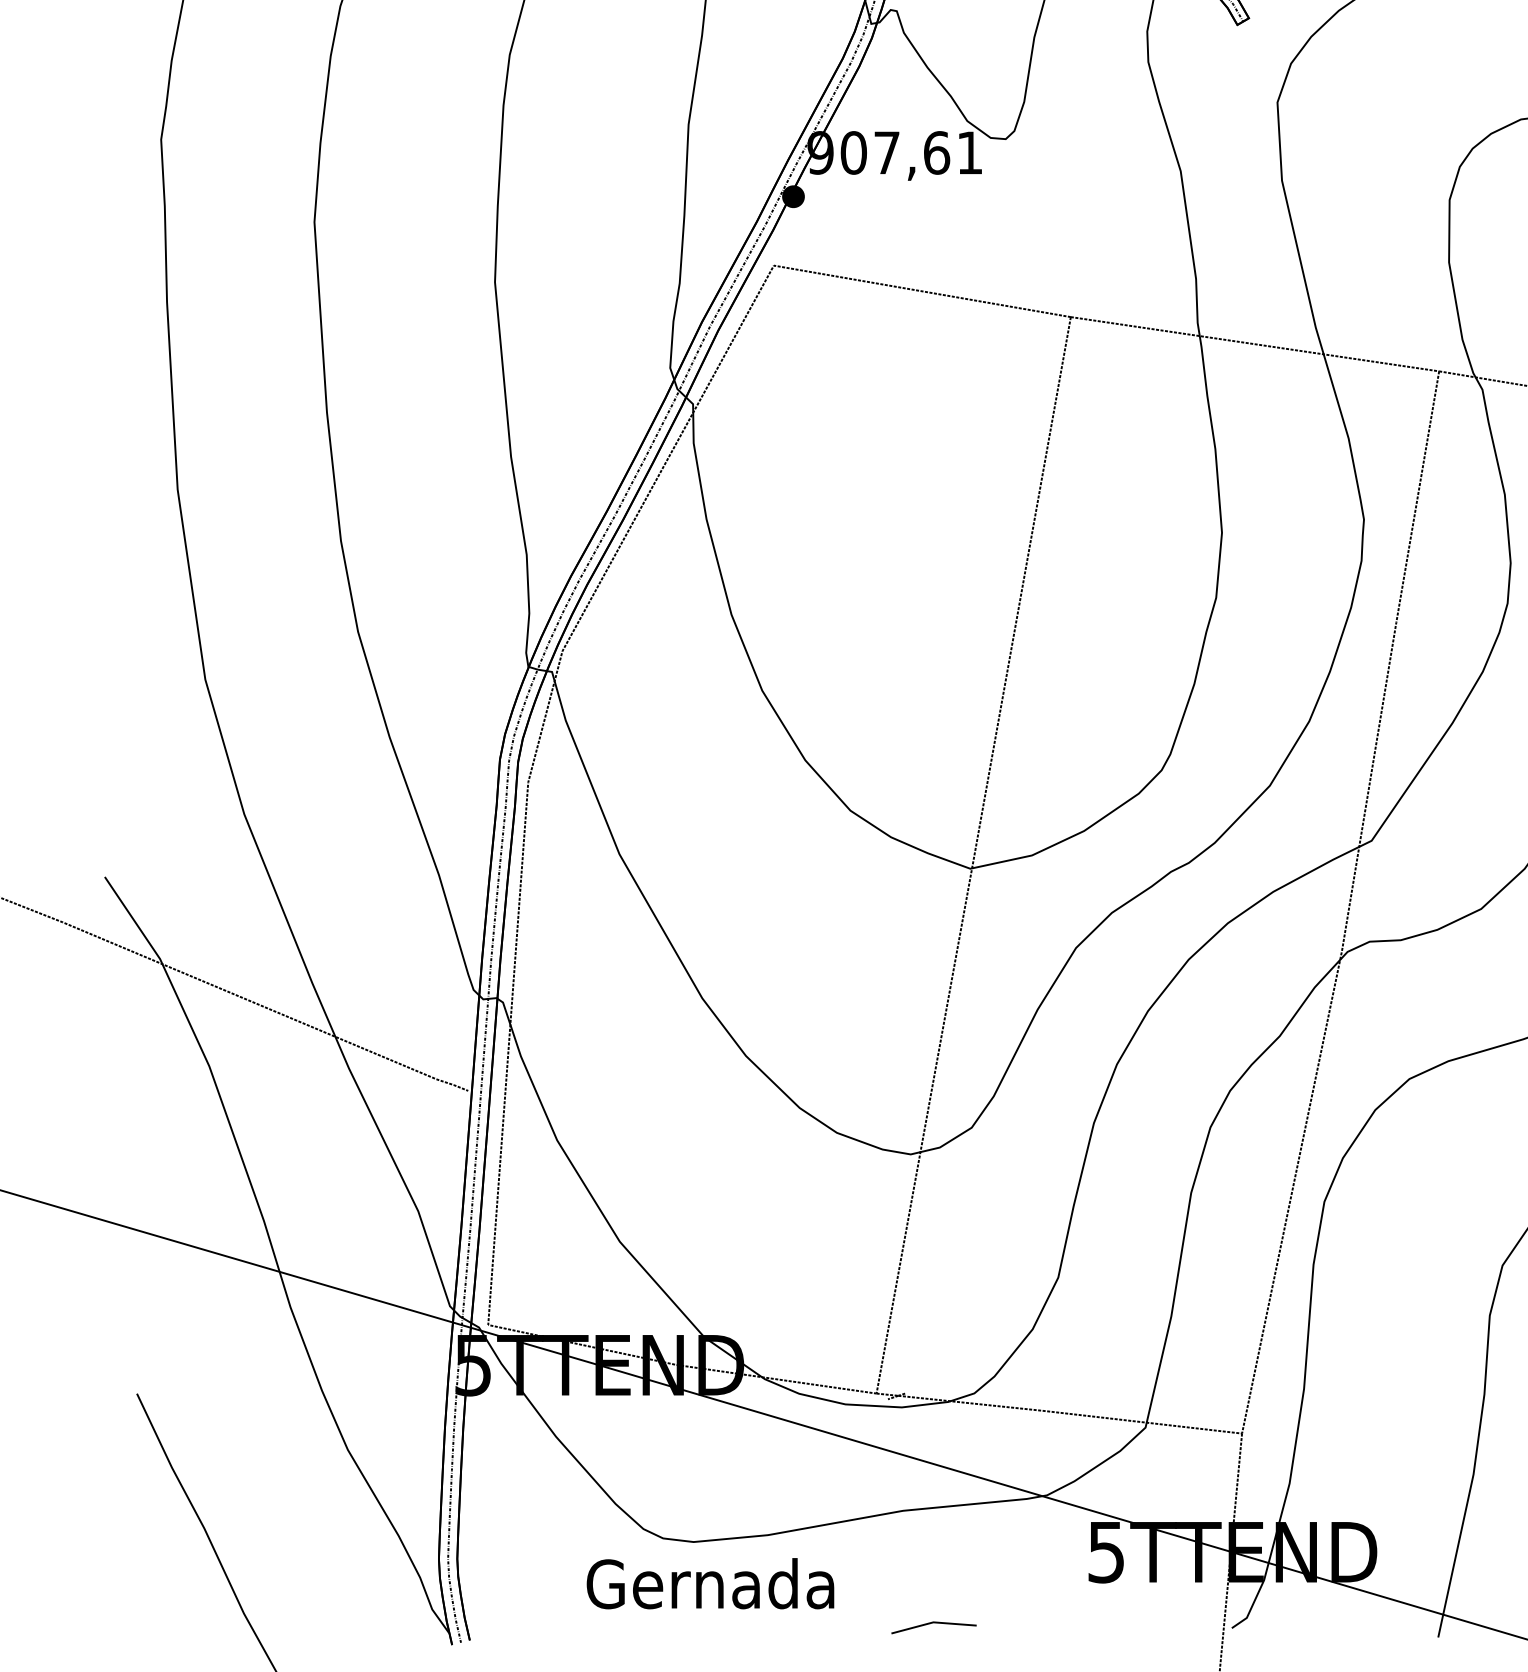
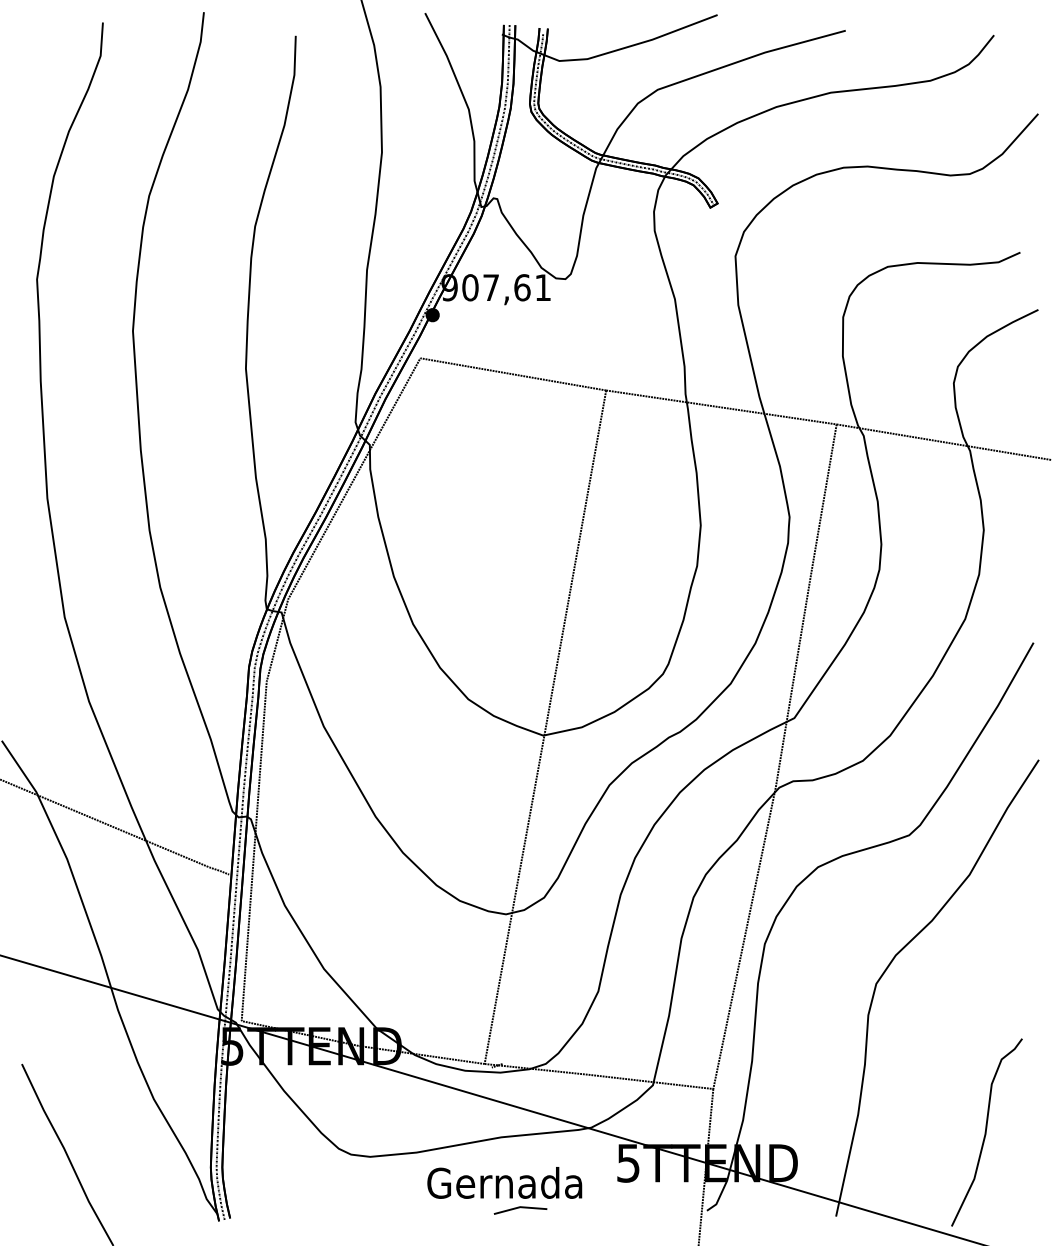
text: (710, 1582) -> (504, 1182), moved

